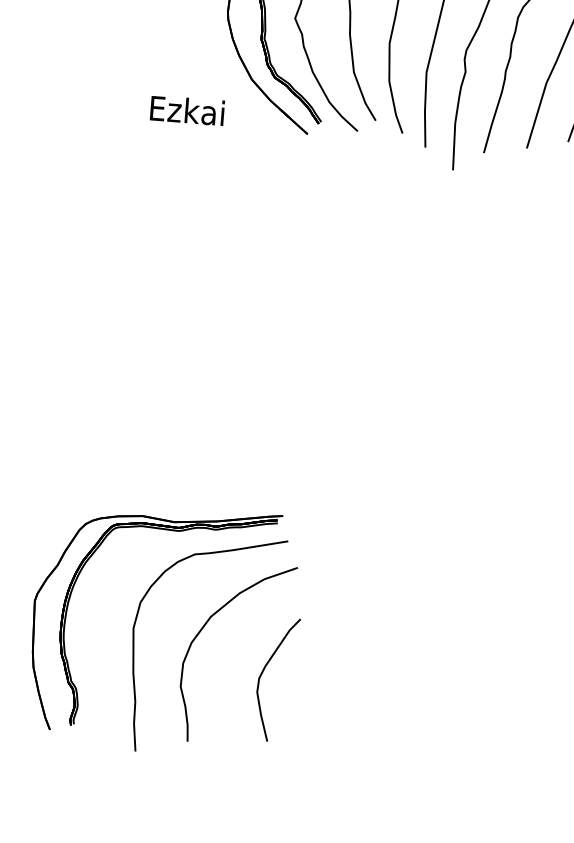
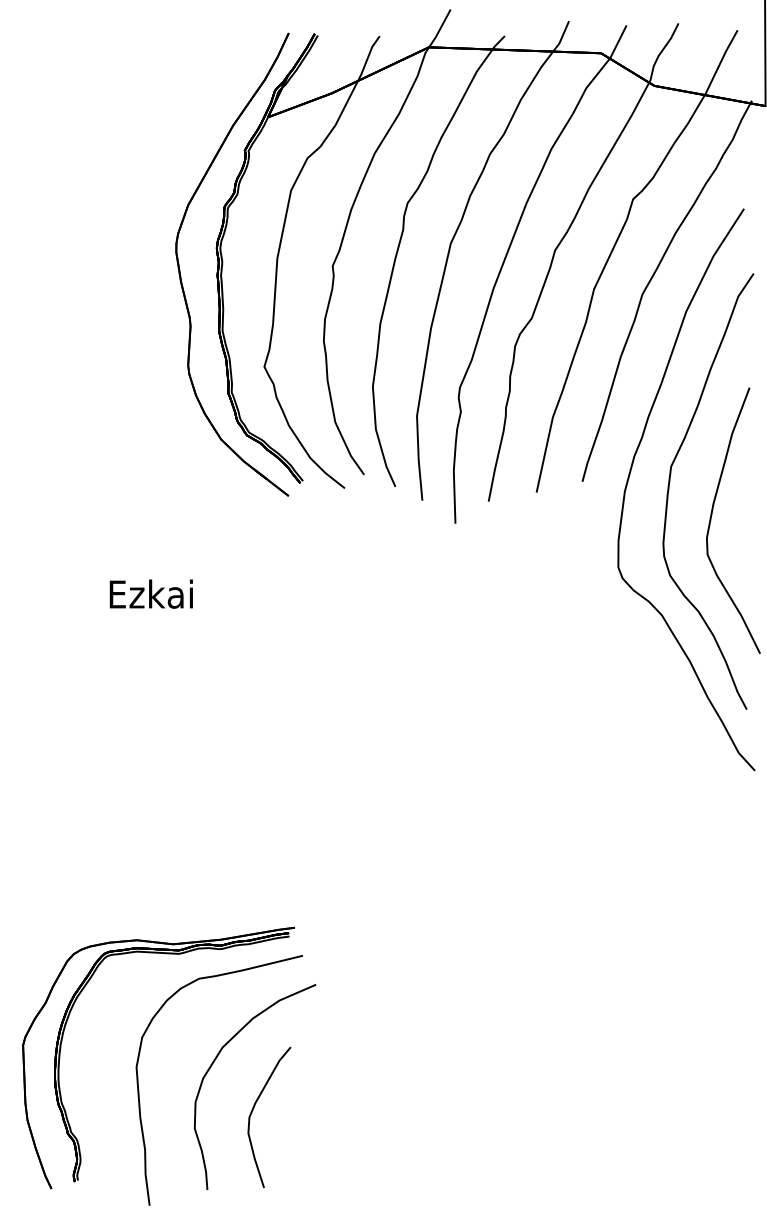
text: (186, 110) -> (150, 593), moved
curve: (263, 672) -> (253, 1110), moved

